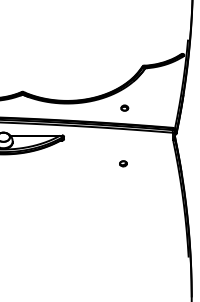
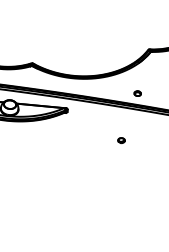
part: (124, 107) -> (137, 92), moved

